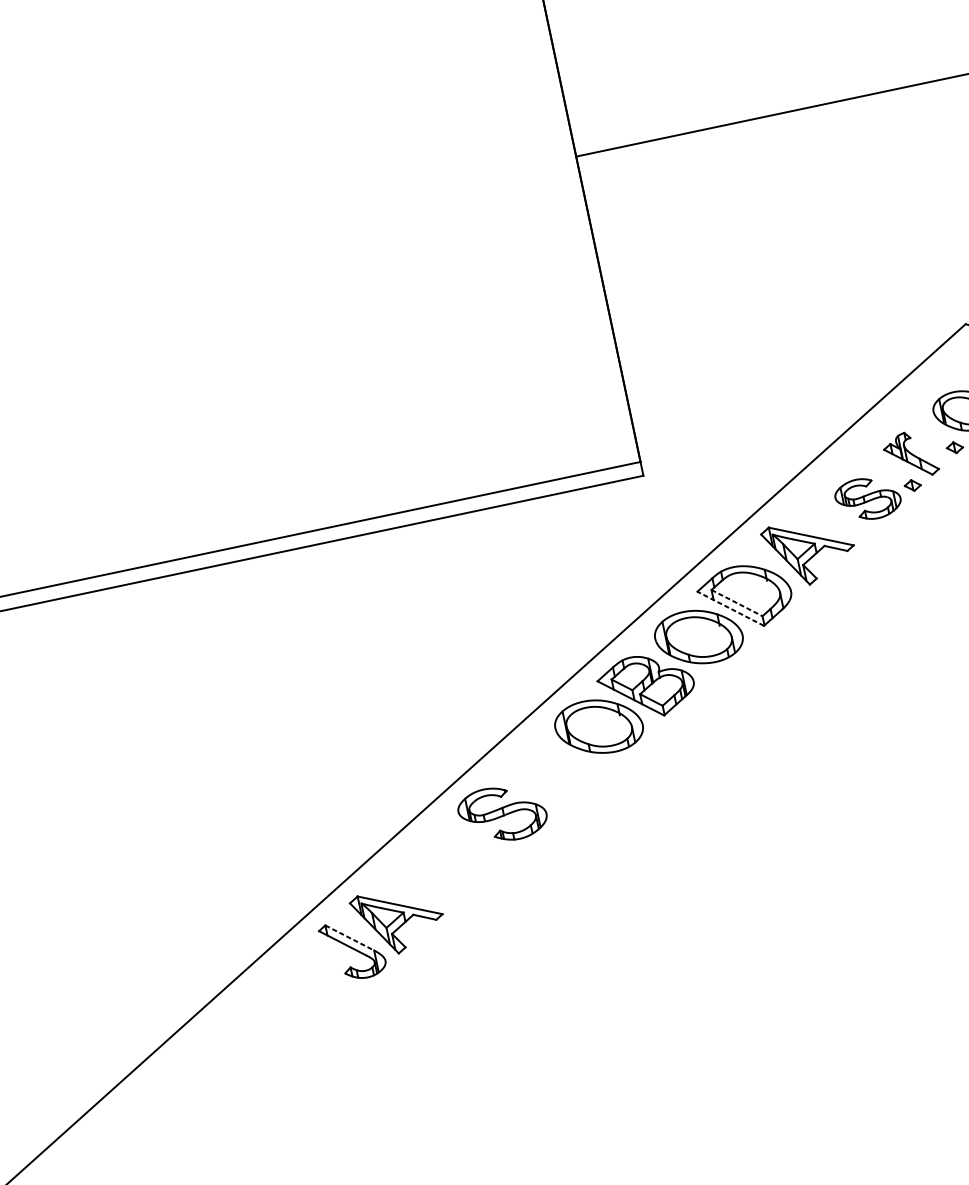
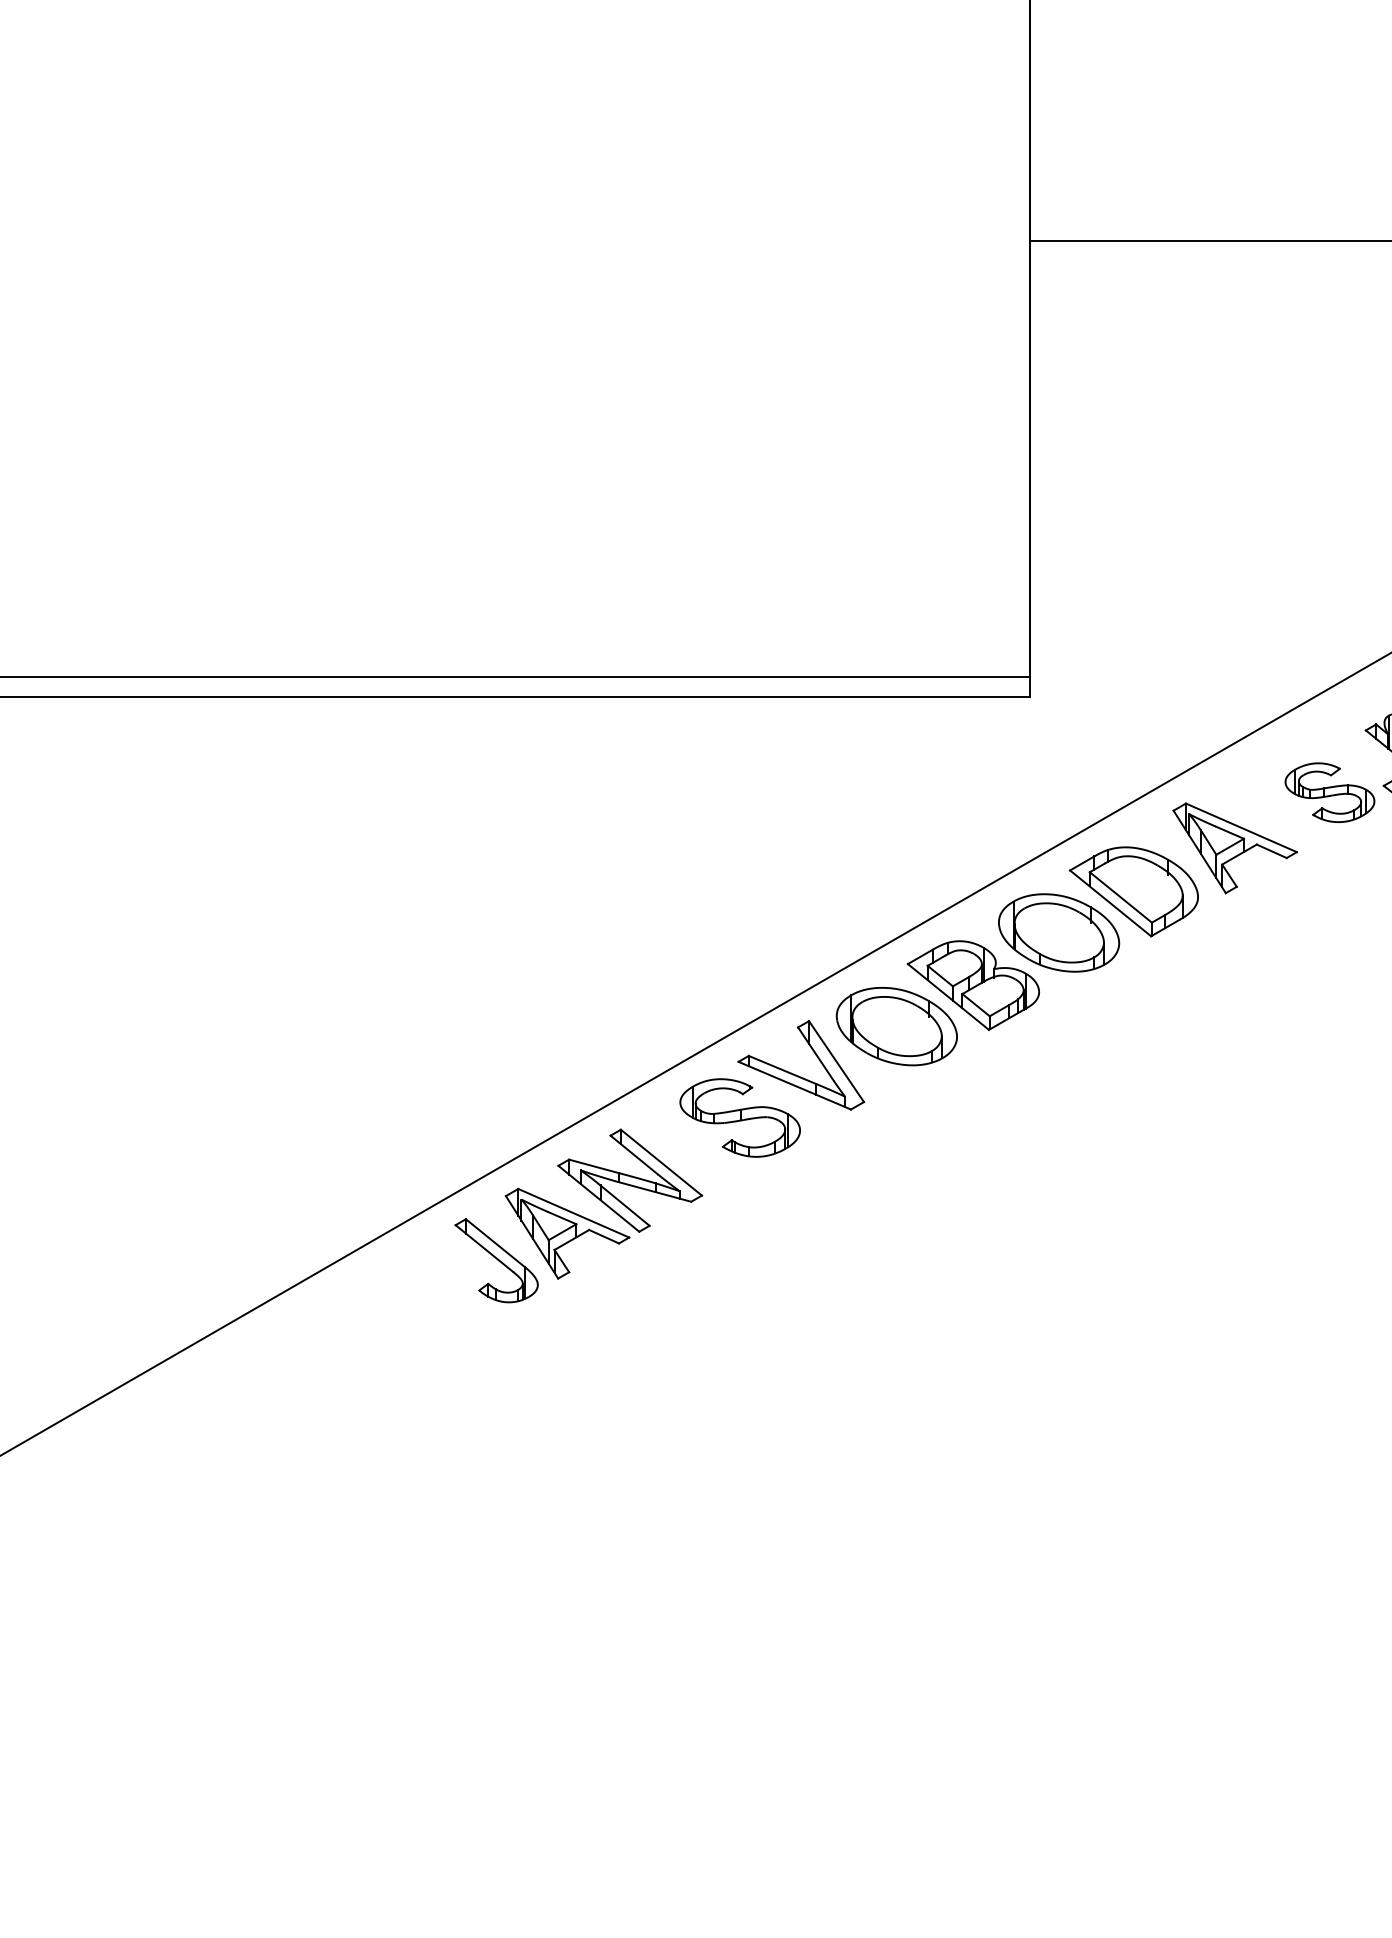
line: (737, 603) -> (1121, 897), dashed -> solid
line: (730, 608) -> (1110, 903), dashed -> solid
part: (535, 775) -> (796, 1074), added
part: (435, 874) -> (630, 1180), added
line: (350, 937) -> (496, 1243), dashed -> solid

